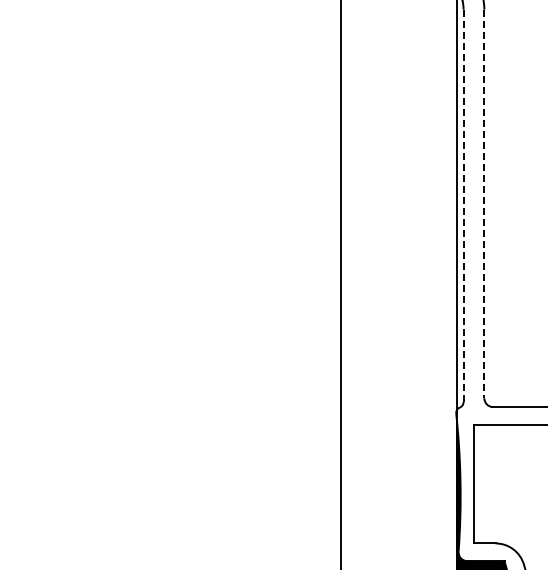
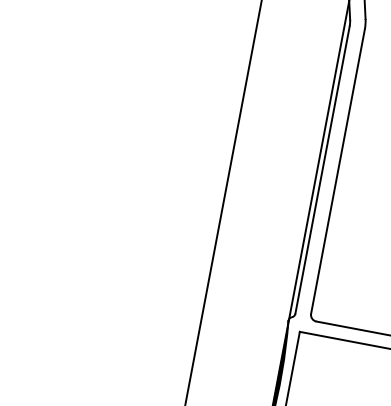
line: (484, 204) -> (338, 172), dashed -> solid
line: (463, 205) -> (322, 169), dashed -> solid

